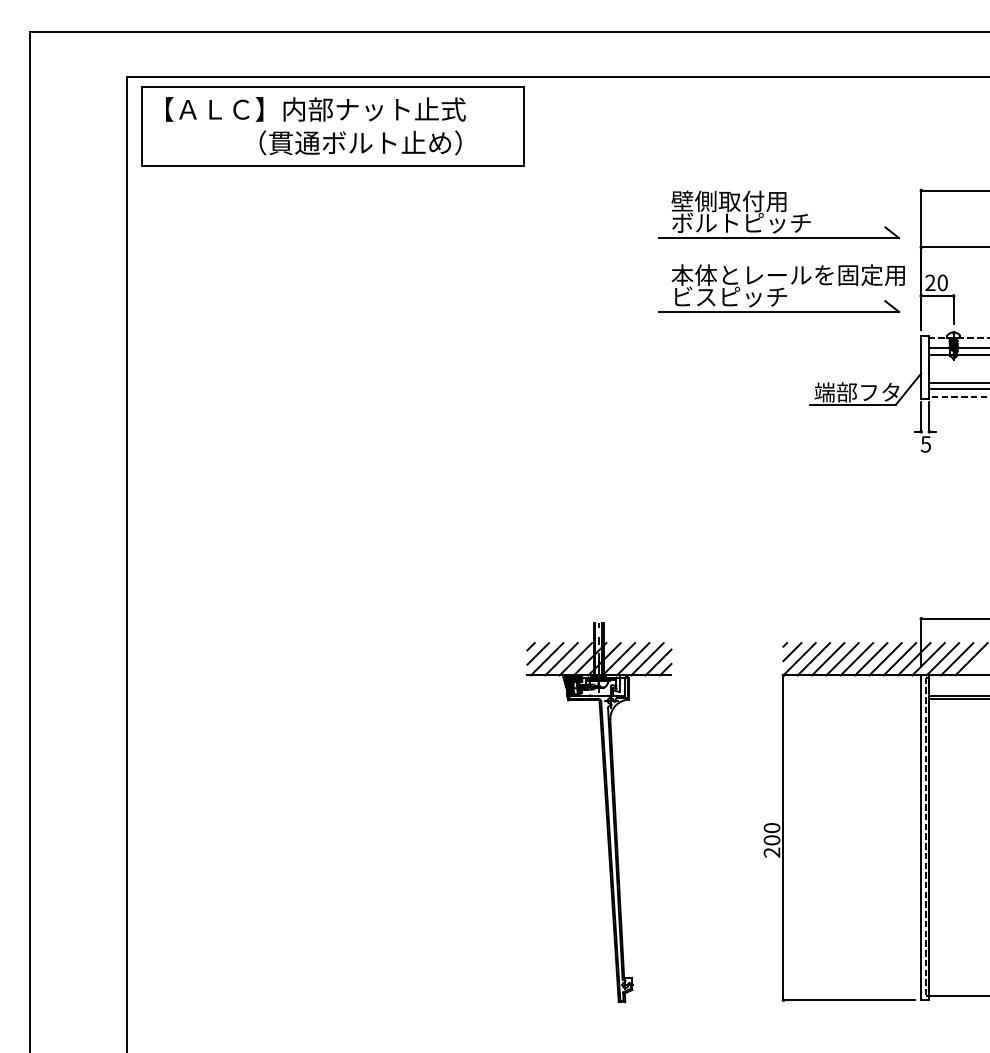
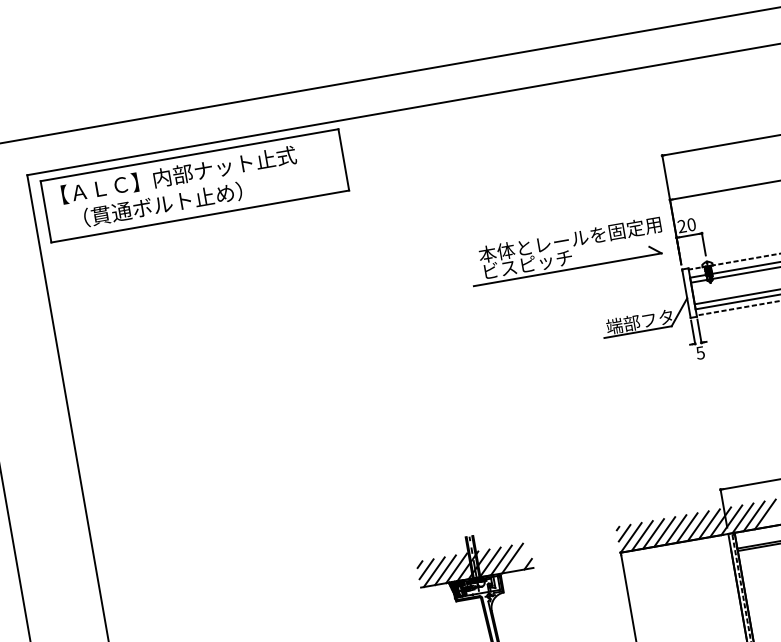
text: (360, 142) -> (162, 204), moved
part: (779, 214) -> (554, 193), removed
line: (658, 662) -> (521, 559), removed

